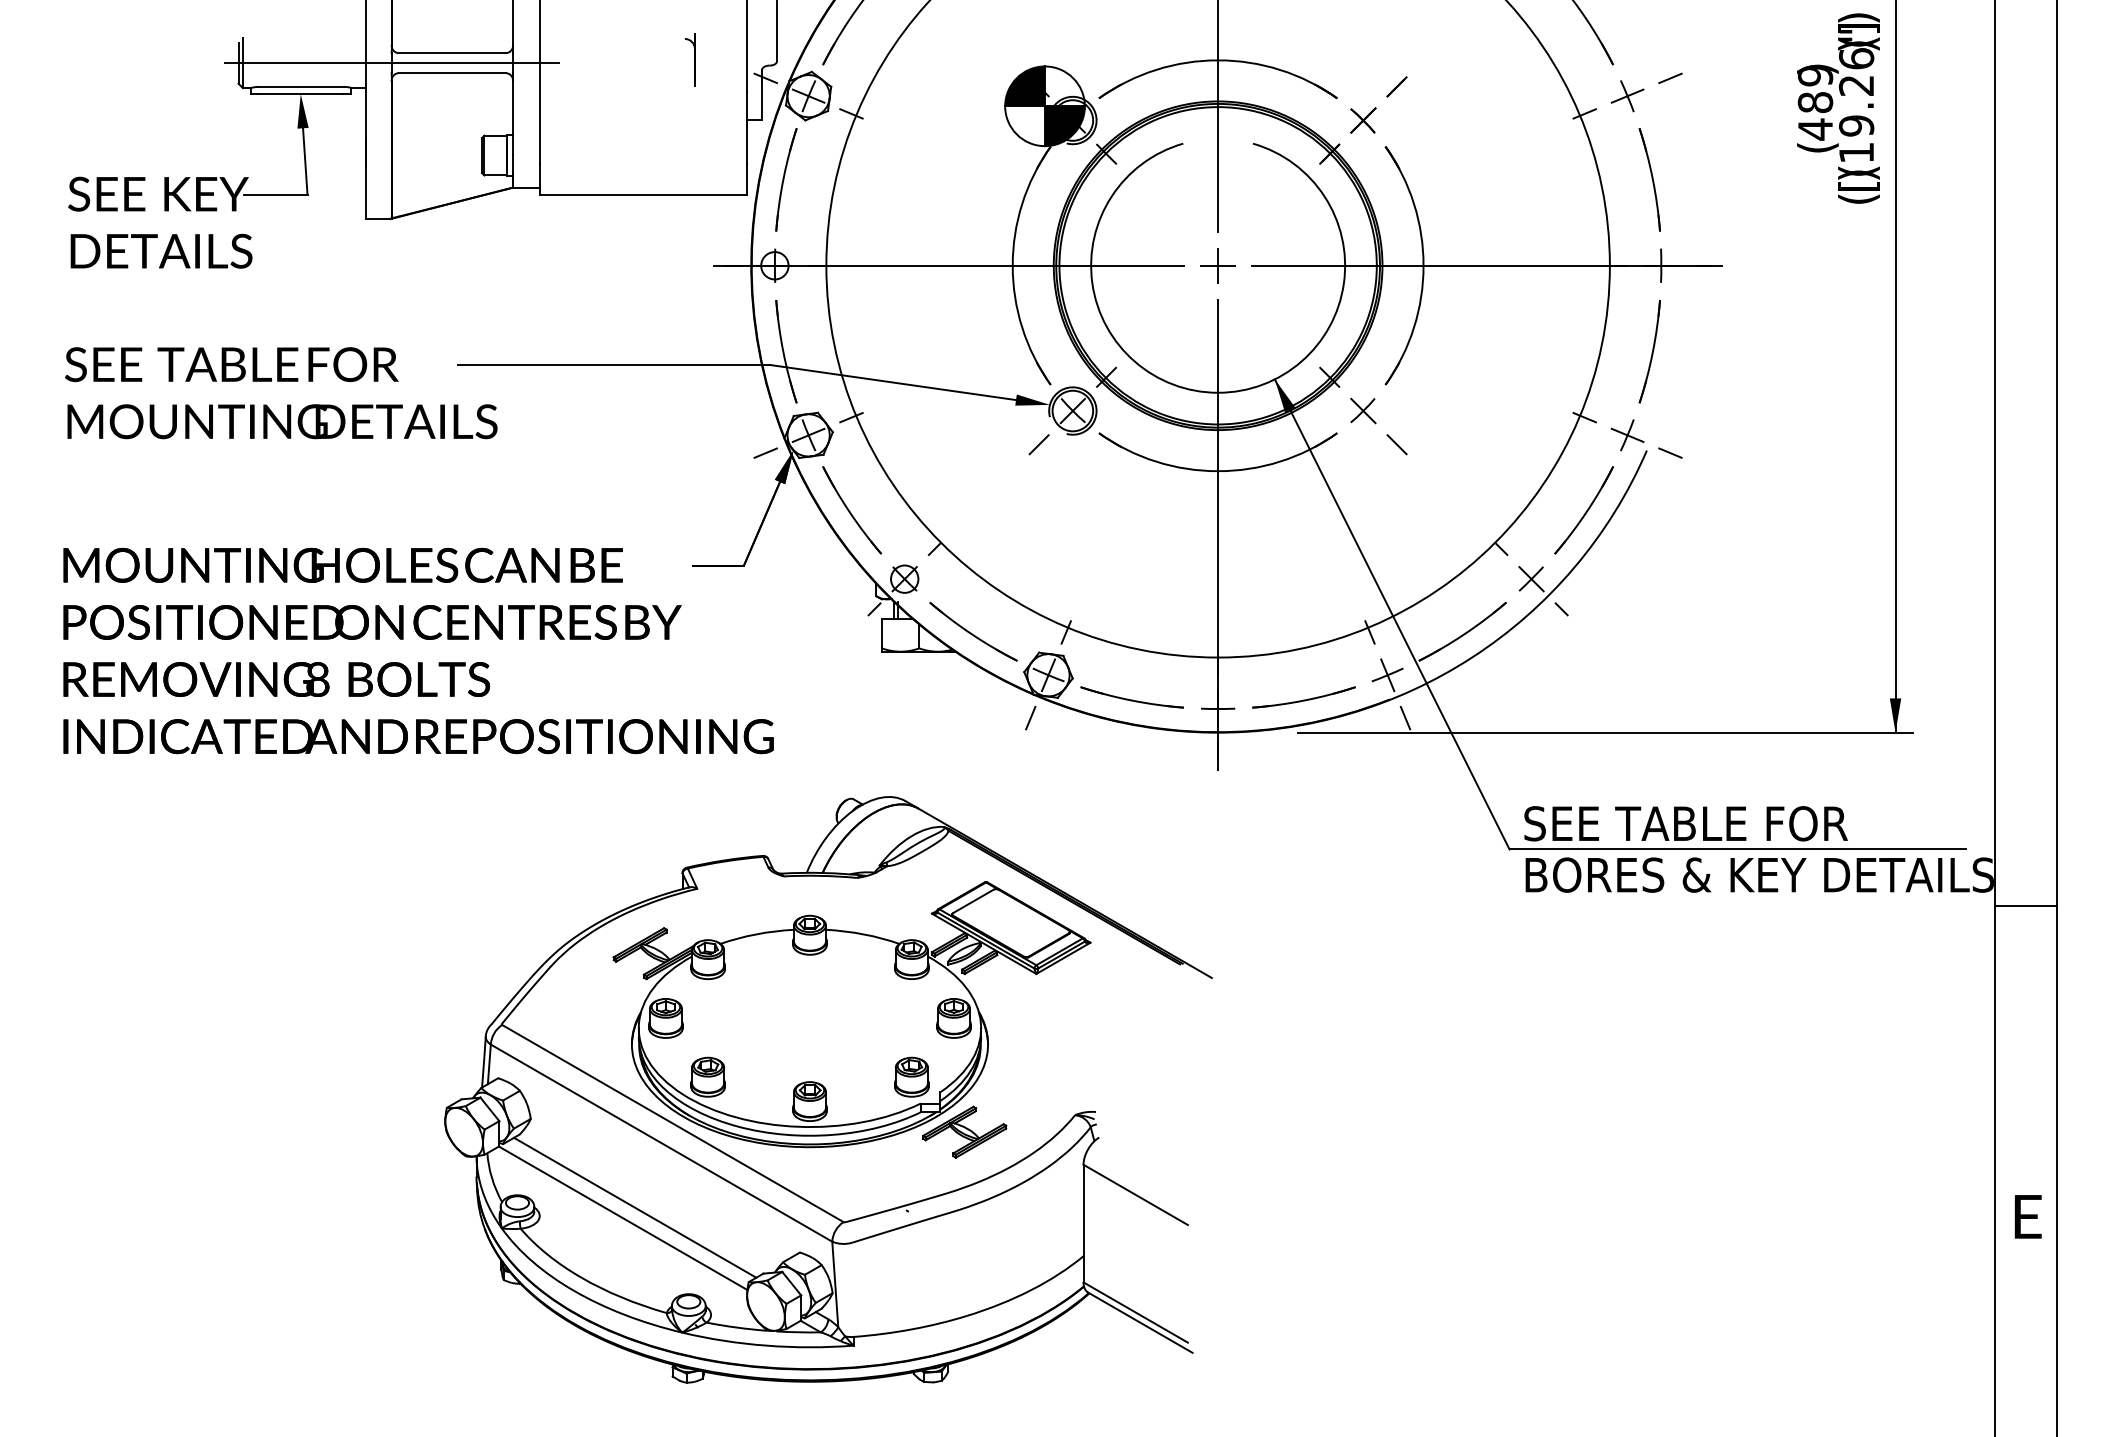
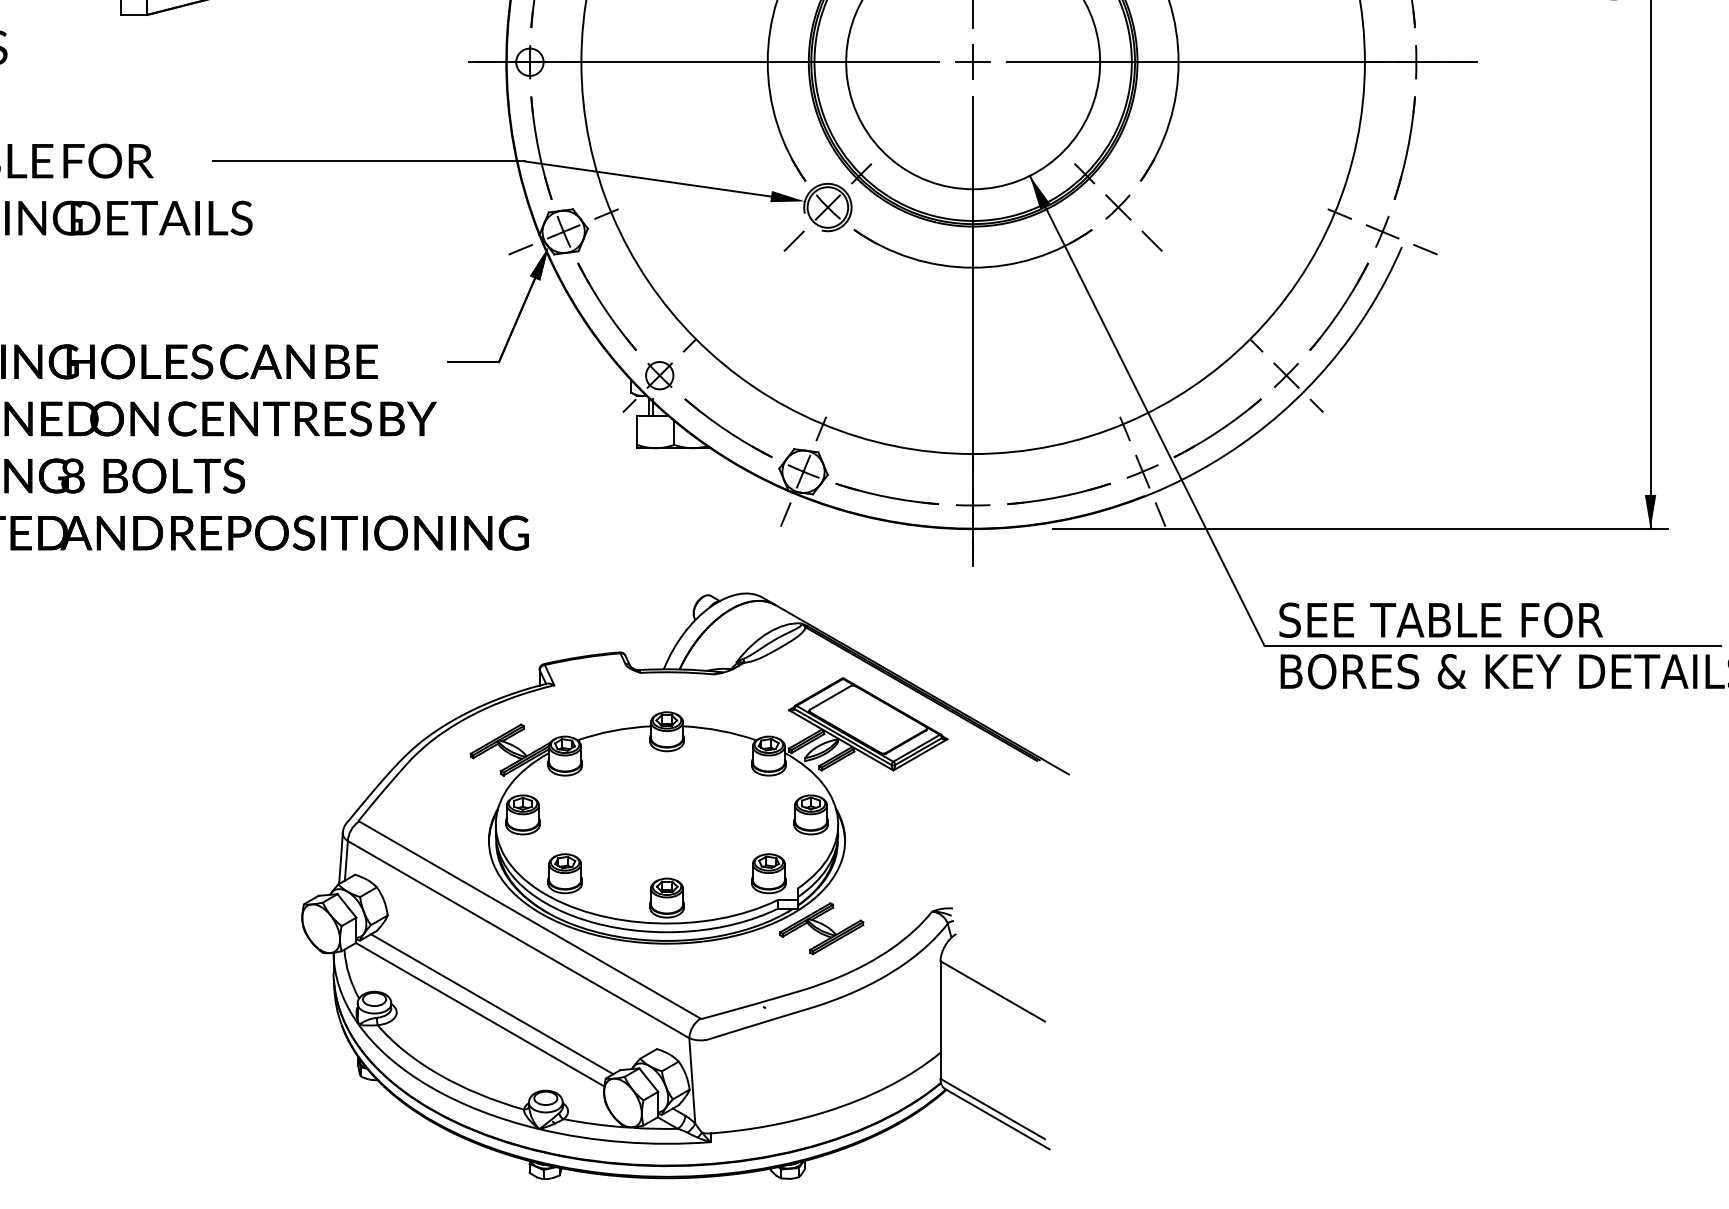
part: (828, 1089) -> (685, 885), moved

